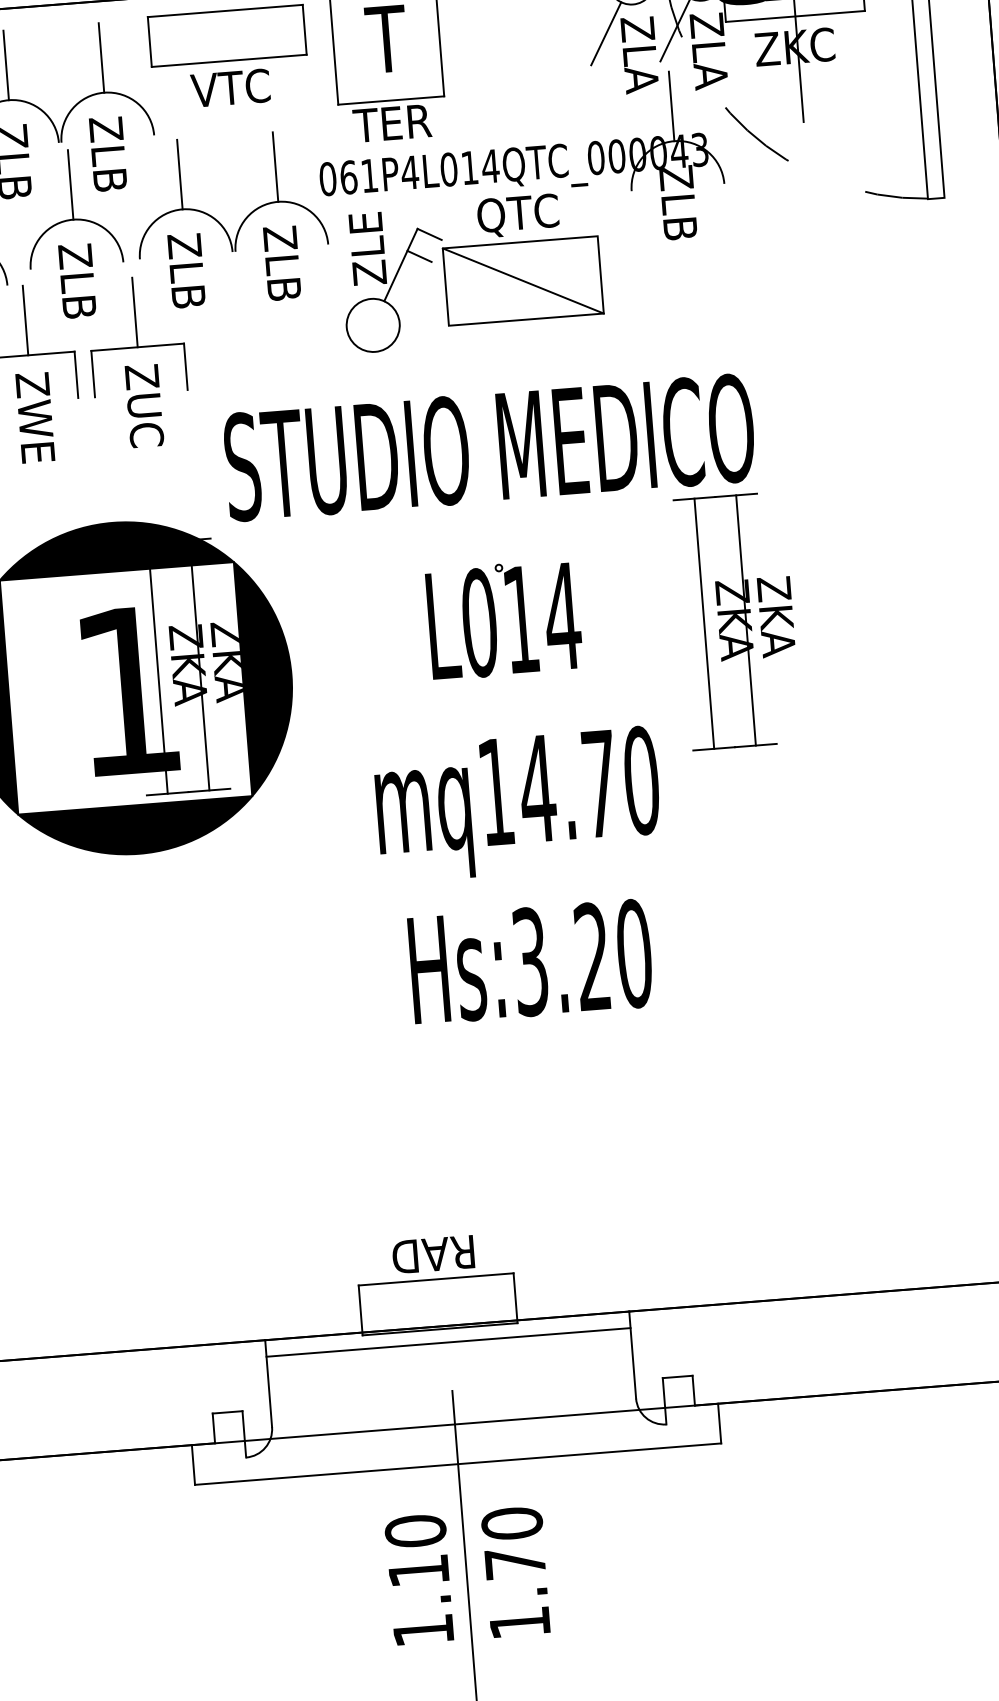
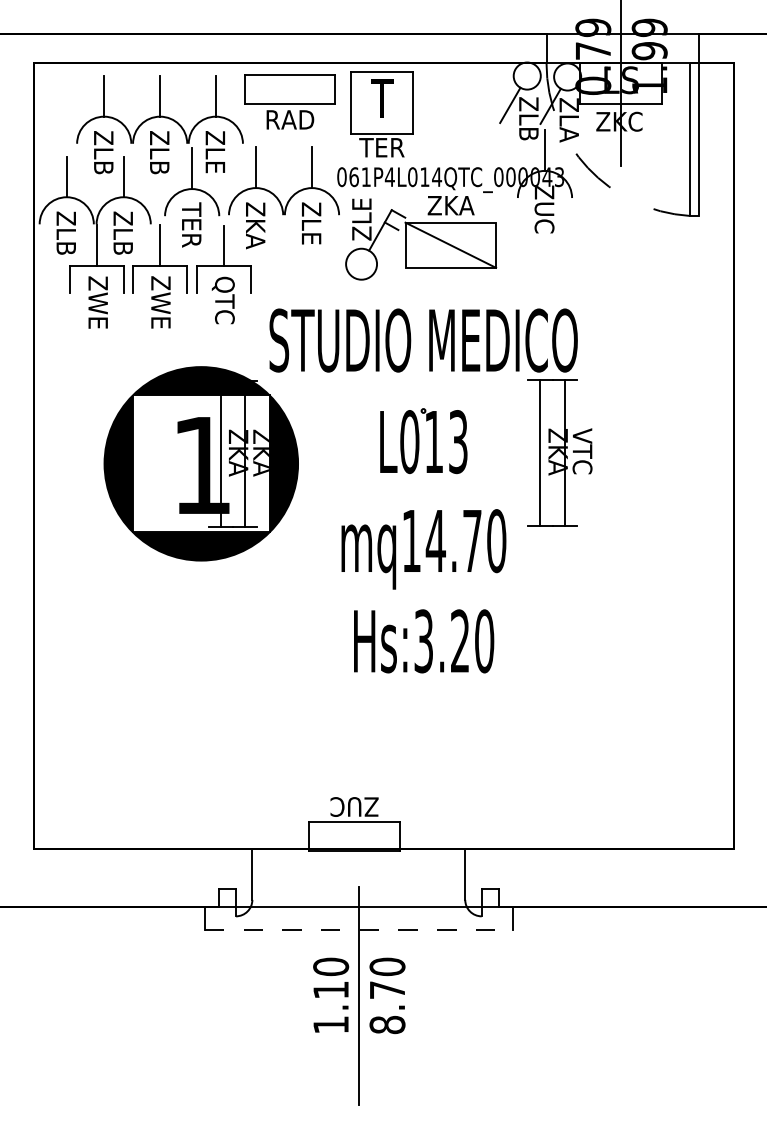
text: (641, 79) -> (528, 133), ZLA -> ZLB
text: (232, 87) -> (290, 119), VTC -> RAD
text: (110, 186) -> (215, 171), ZLB -> ZLE
text: (517, 214) -> (450, 206), QTC -> ZKA
text: (679, 220) -> (544, 217), ZLB -> ZUC
text: (77, 280) -> (191, 224), ZLB -> TER
text: (187, 290) -> (255, 235), ZLB -> ZKA
text: (284, 294) -> (311, 242), ZLB -> ZLE
text: (140, 406) -> (222, 300), ZUC -> QTC
text: (776, 615) -> (582, 451), ZKA -> VTC
text: (562, 617) -> (458, 442), L014 -> L013
text: (434, 1253) -> (354, 806), RAD -> ZUC
line: (447, 1342) -> (358, 858), removed
line: (457, 1463) -> (358, 929), solid -> dashed
text: (519, 1622) -> (387, 1024), 1.70 -> 8.70

